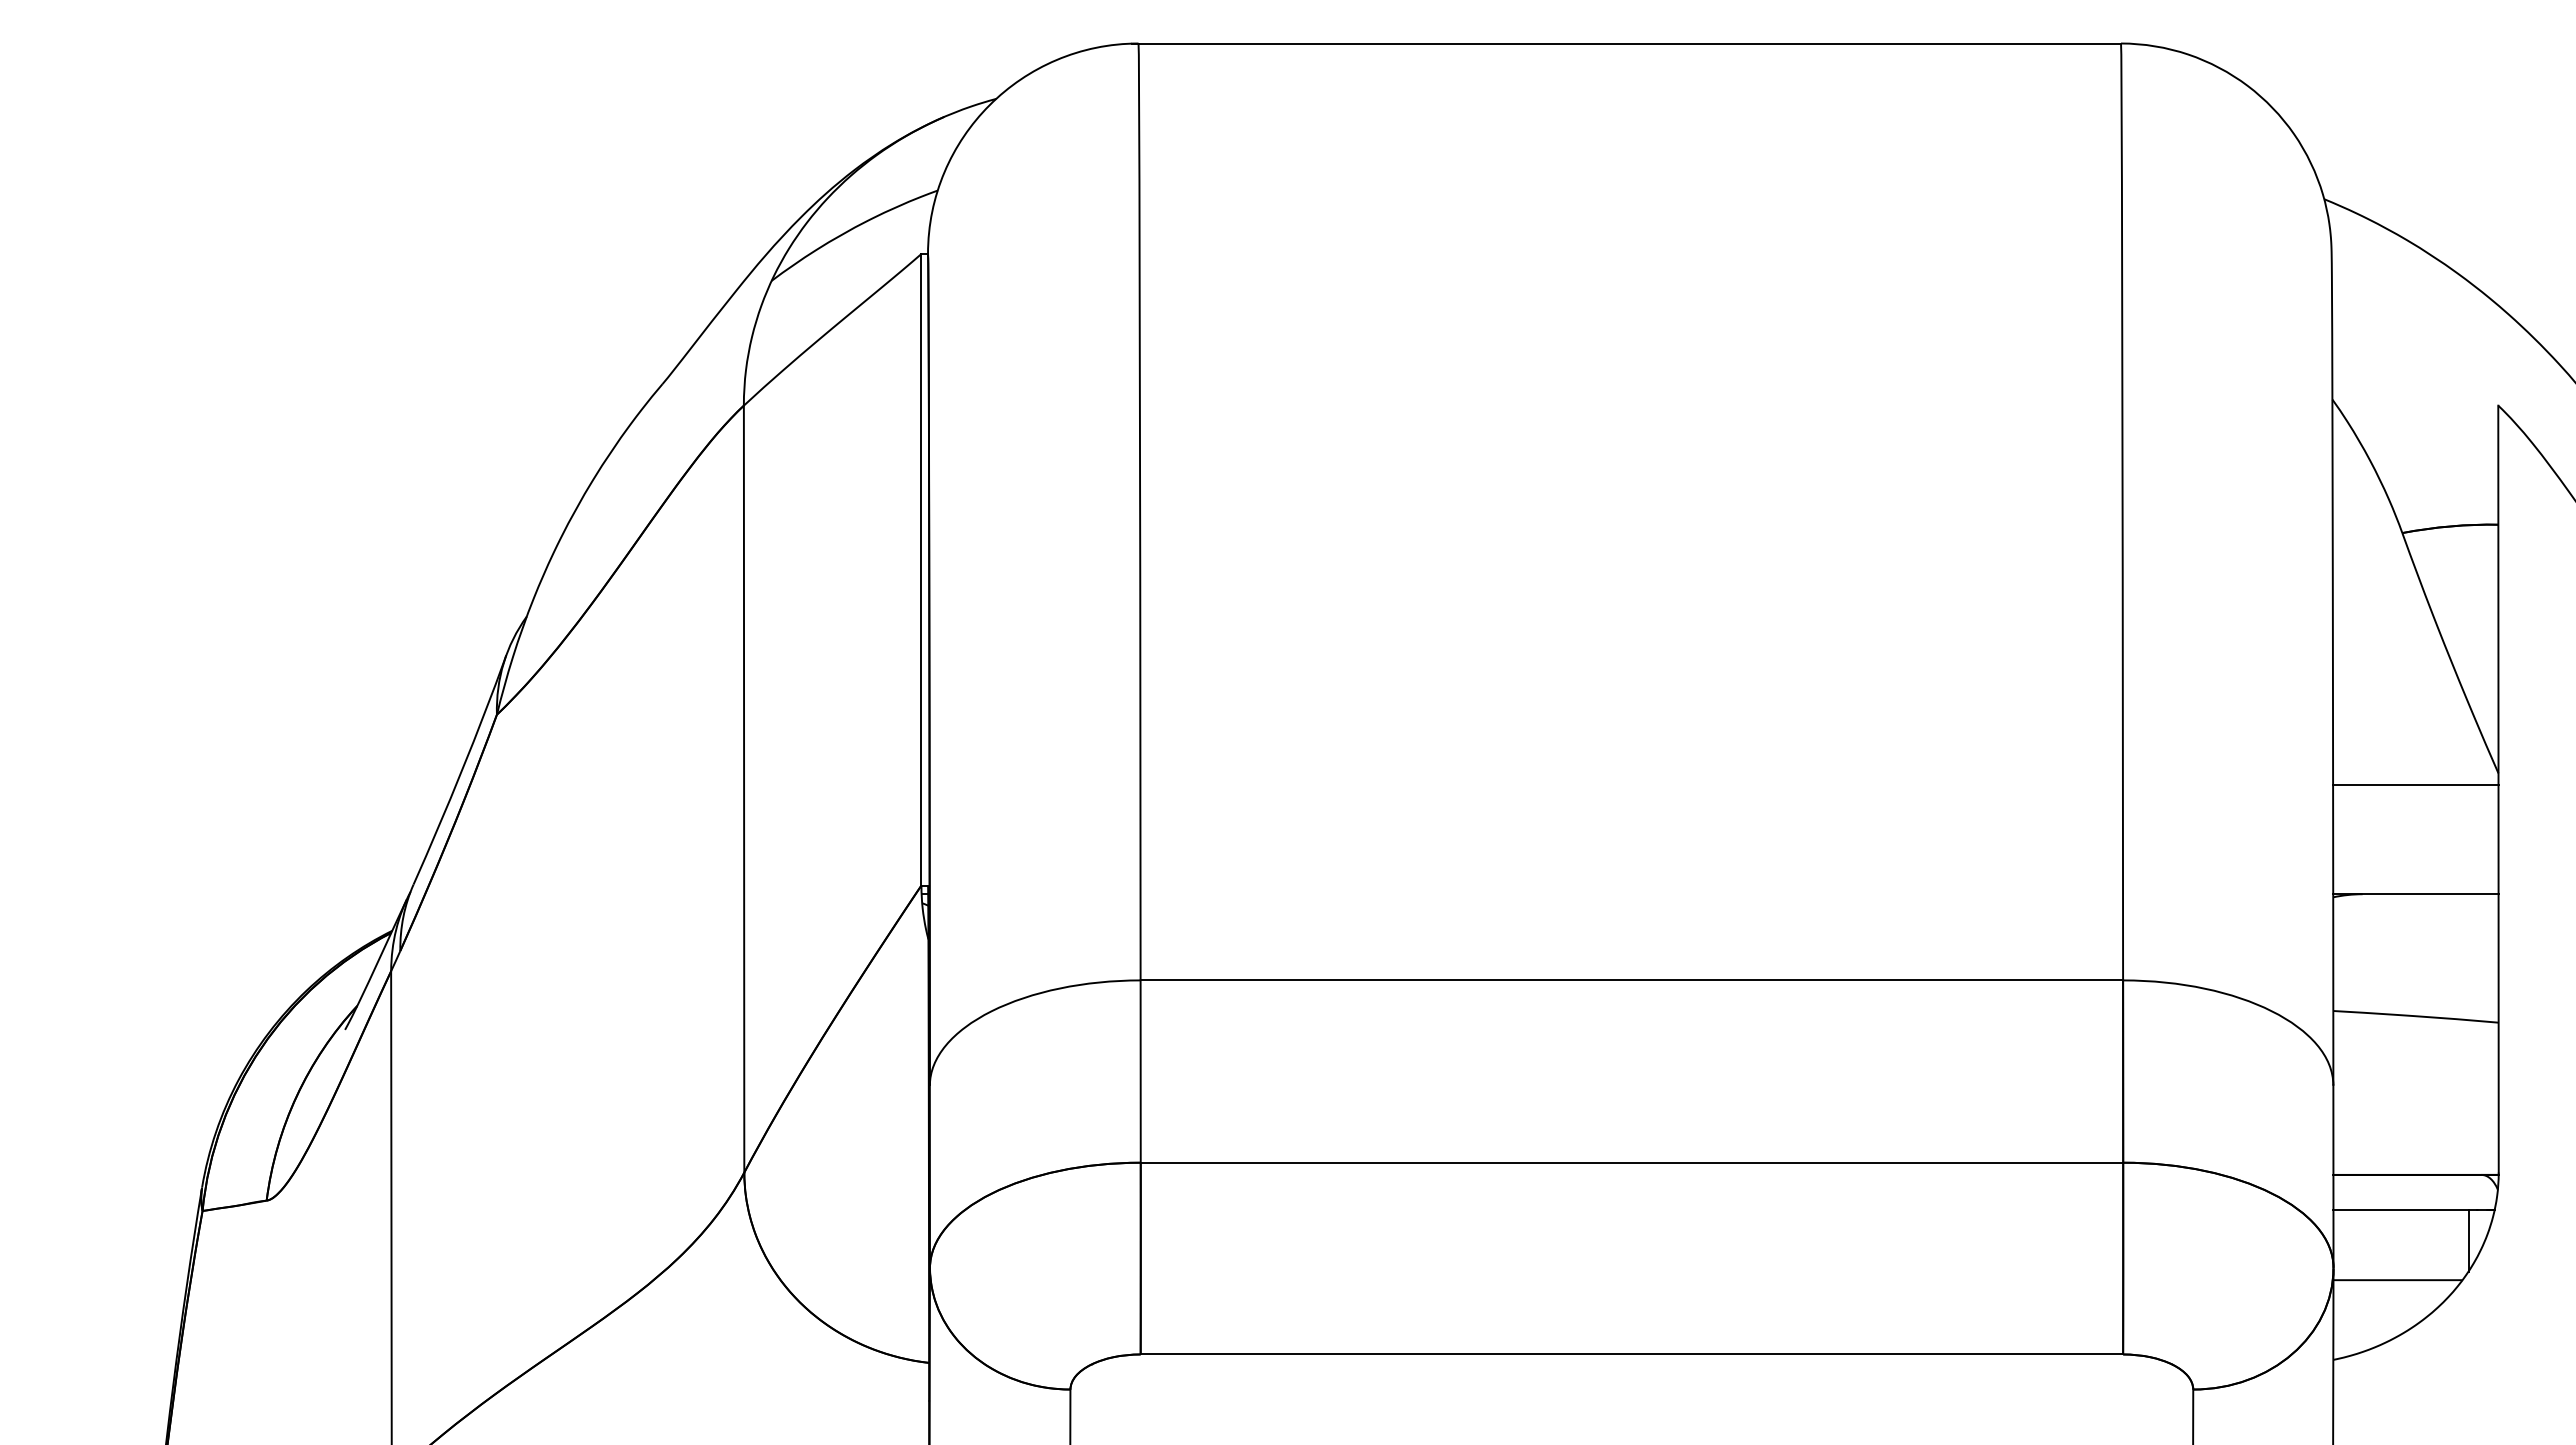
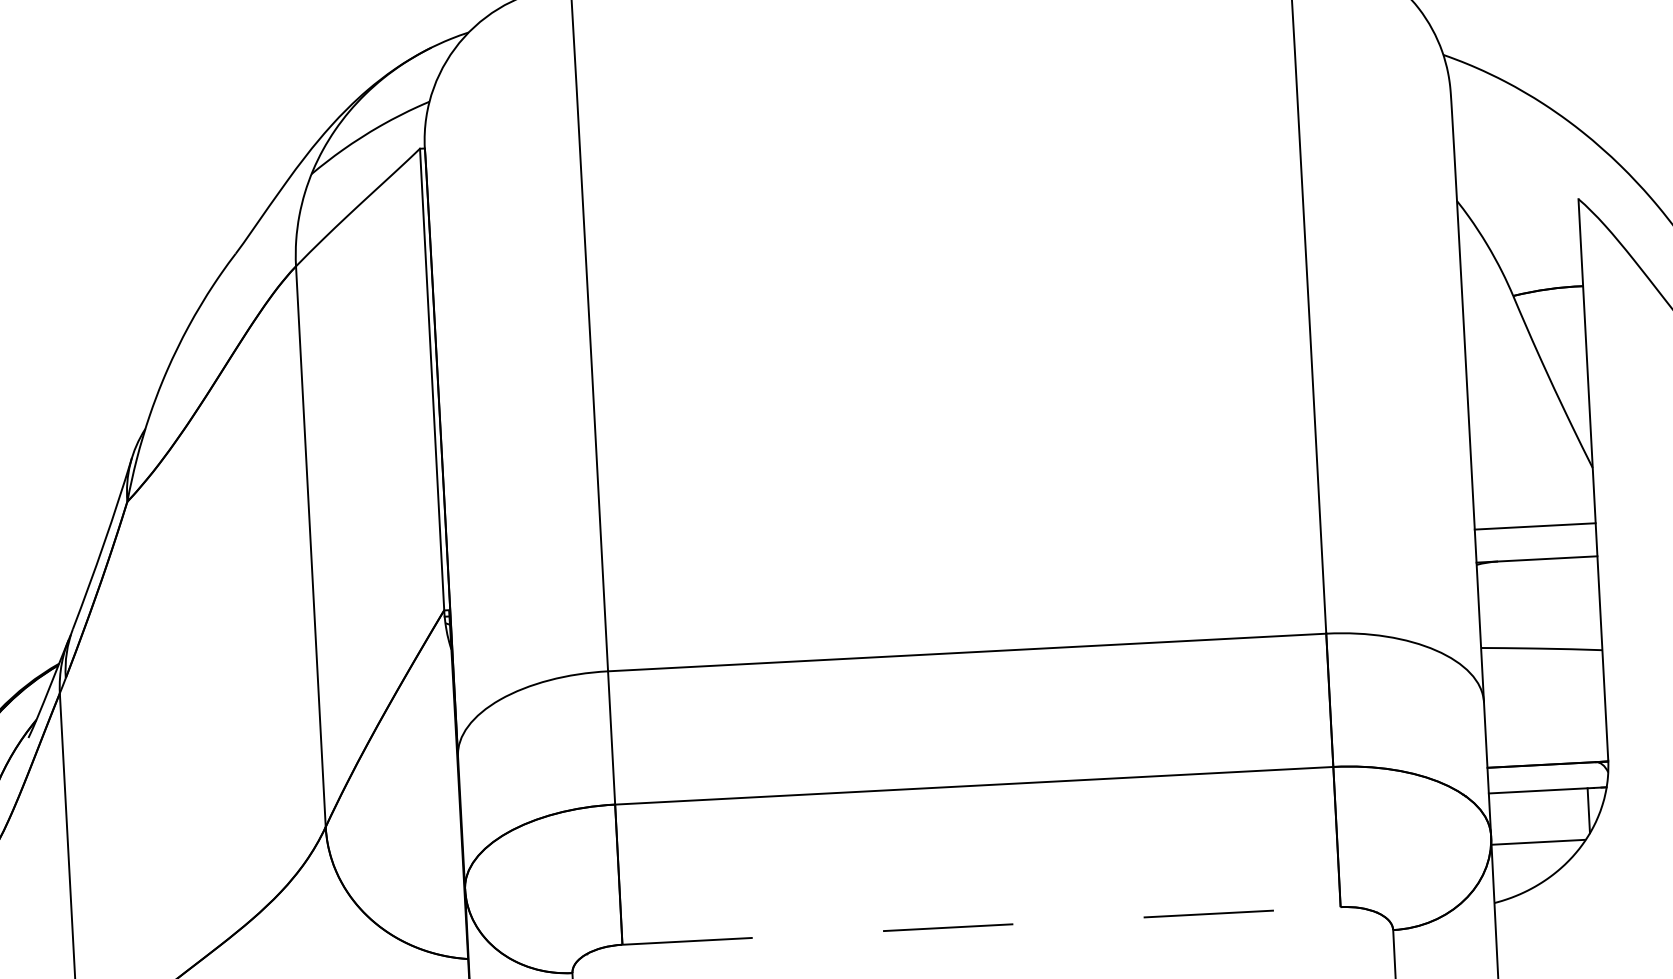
line: (2415, 785) -> (1534, 526), moved
line: (1632, 1354) -> (981, 925), solid -> dashed

